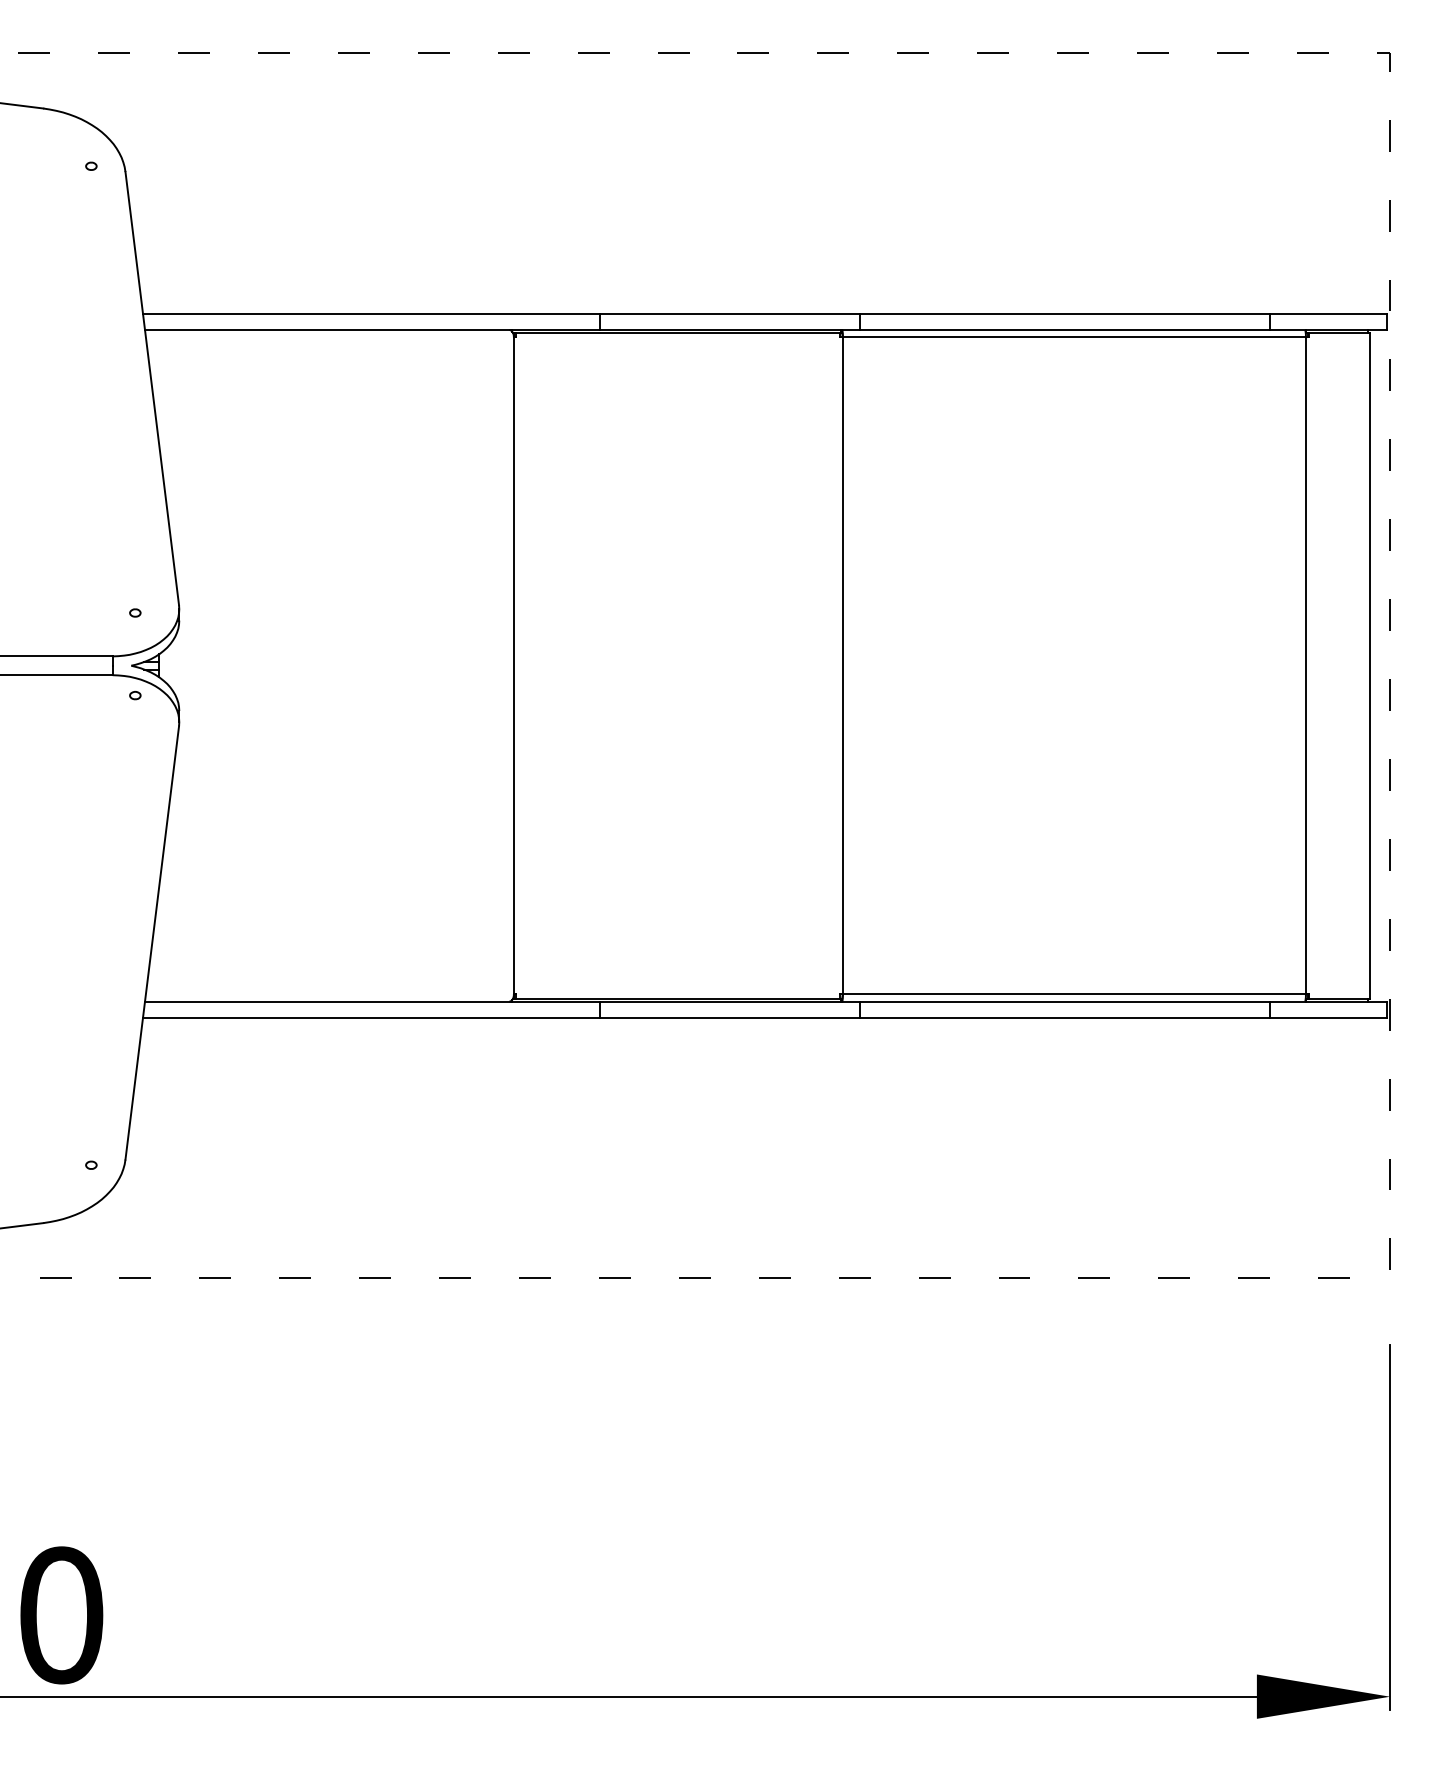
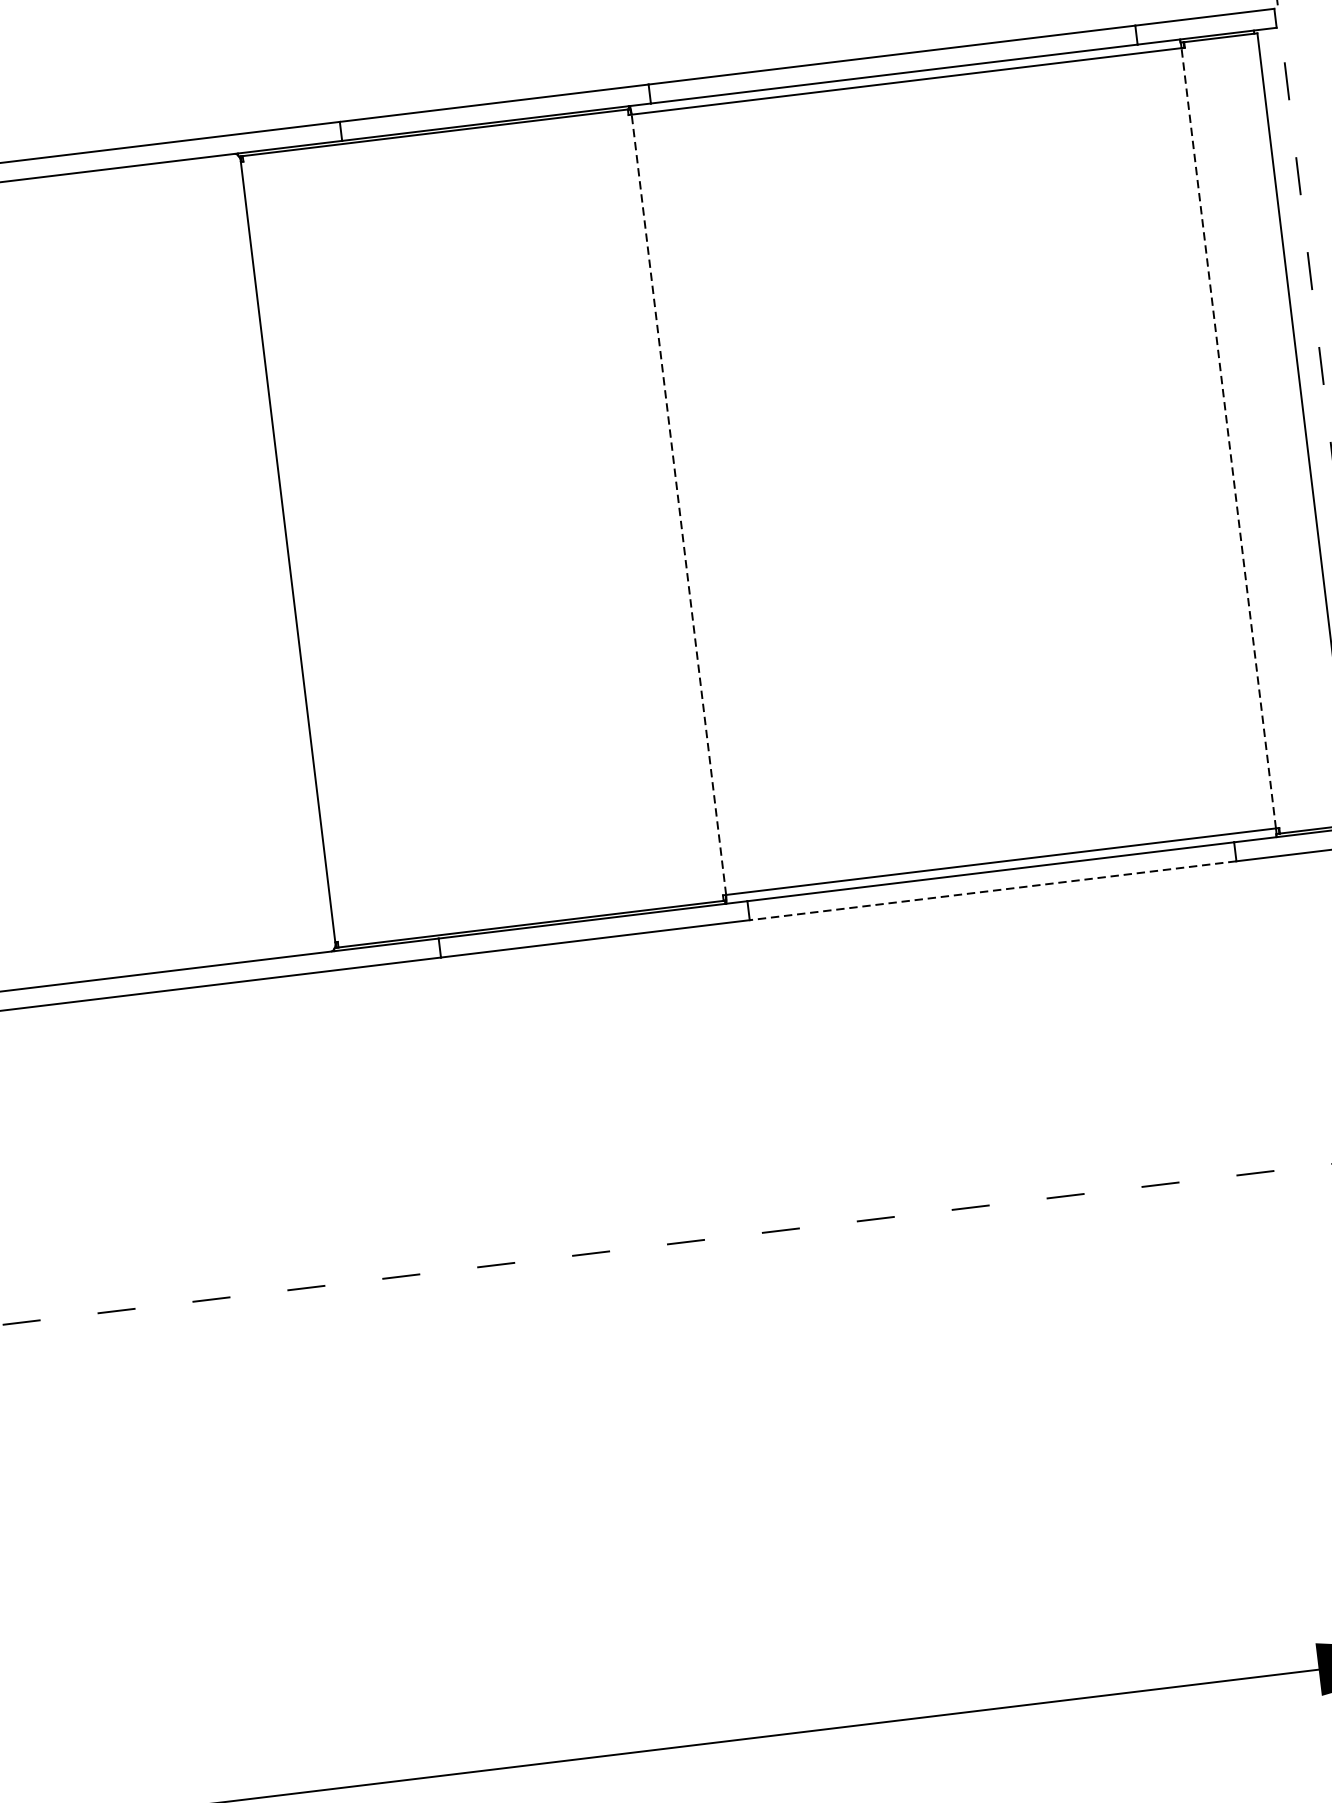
line: (842, 665) -> (678, 504), solid -> dashed
line: (1305, 665) -> (1228, 437), solid -> dashed
line: (1064, 1017) -> (992, 890), solid -> dashed

